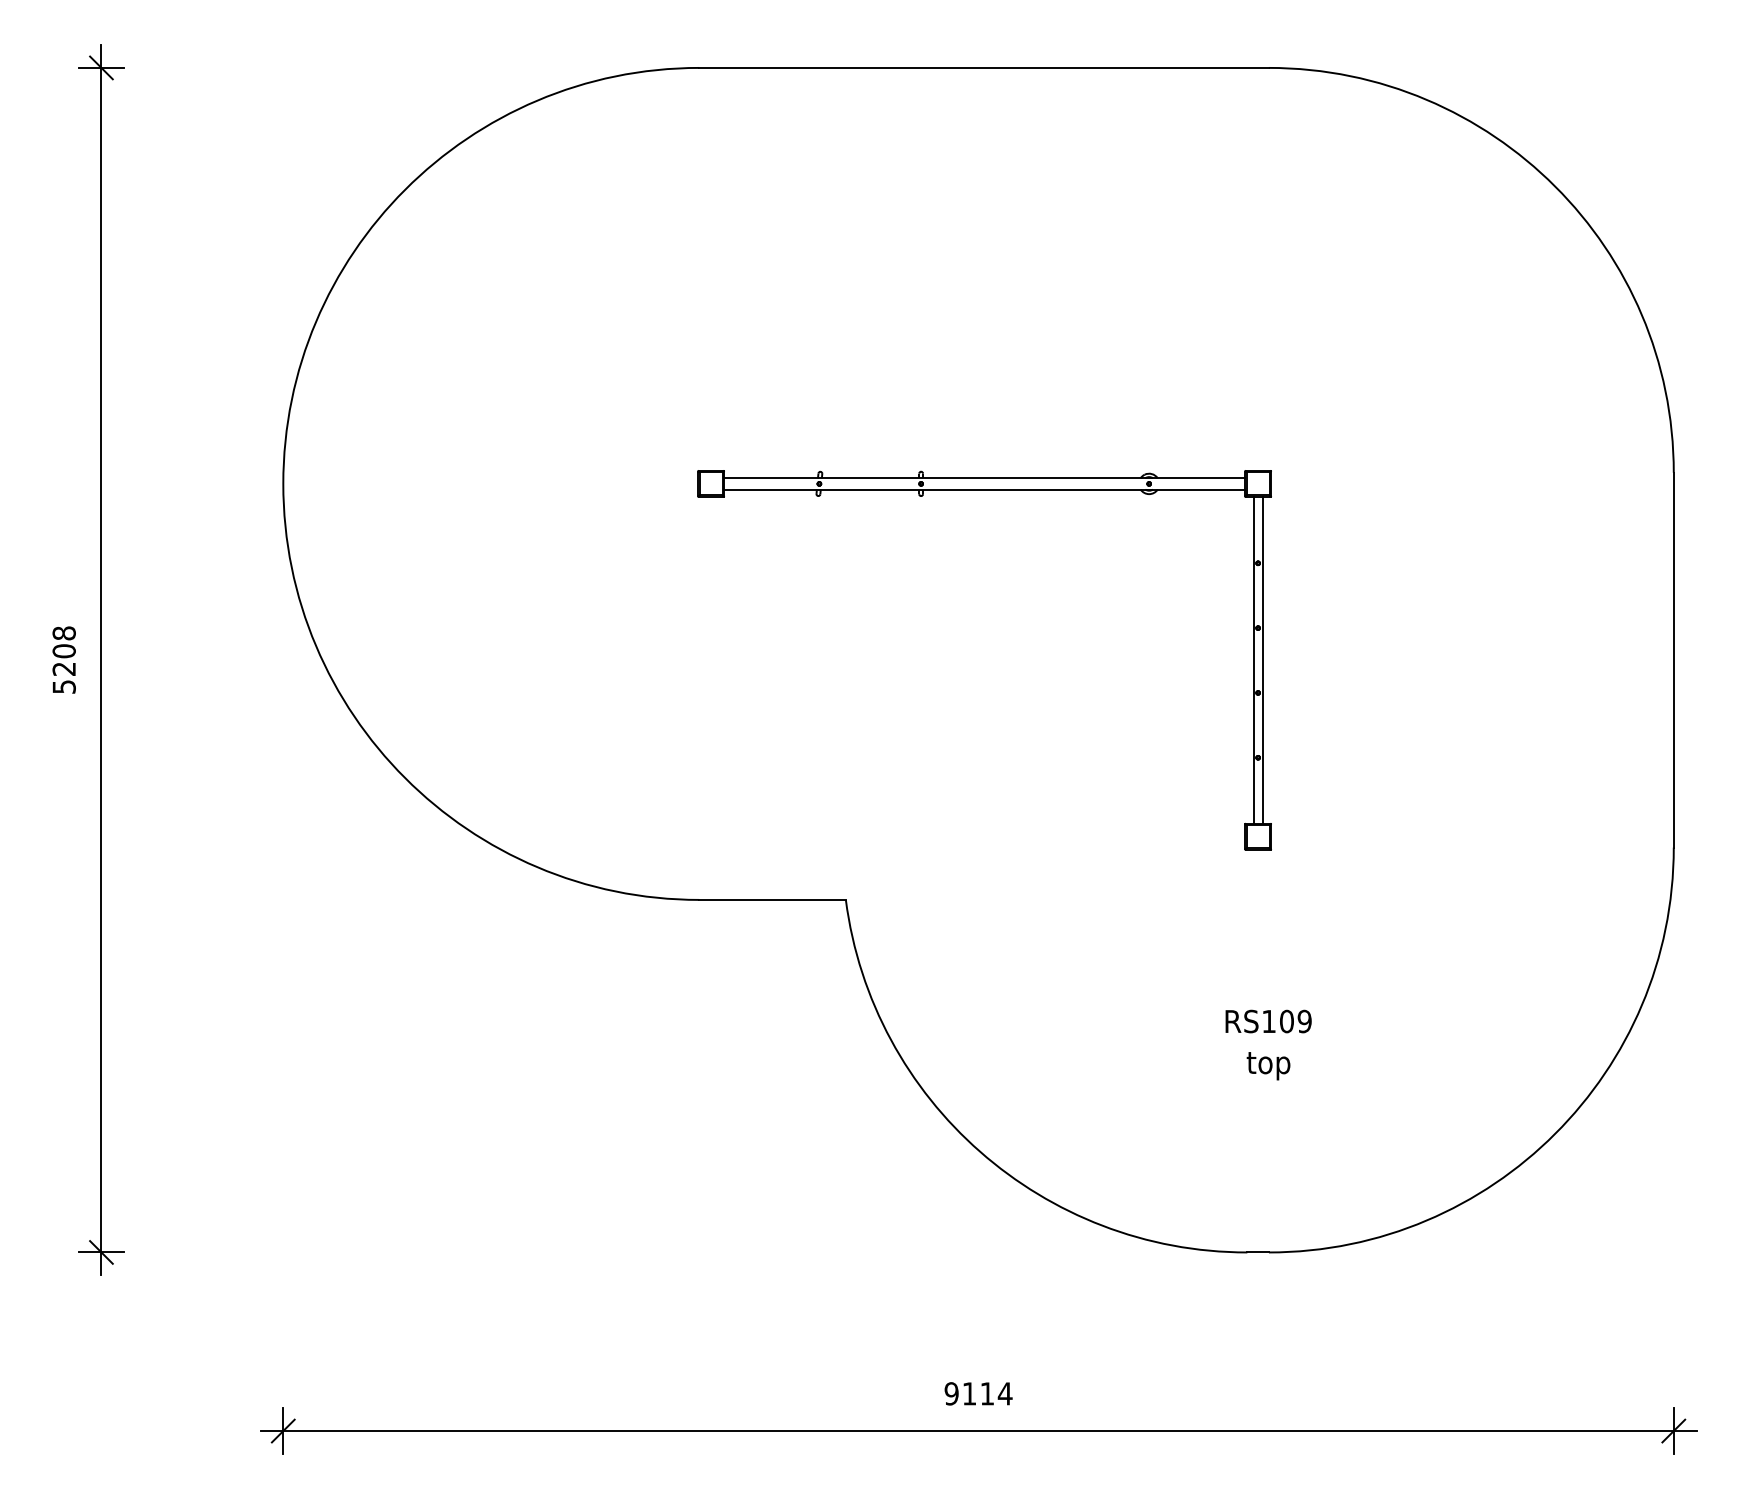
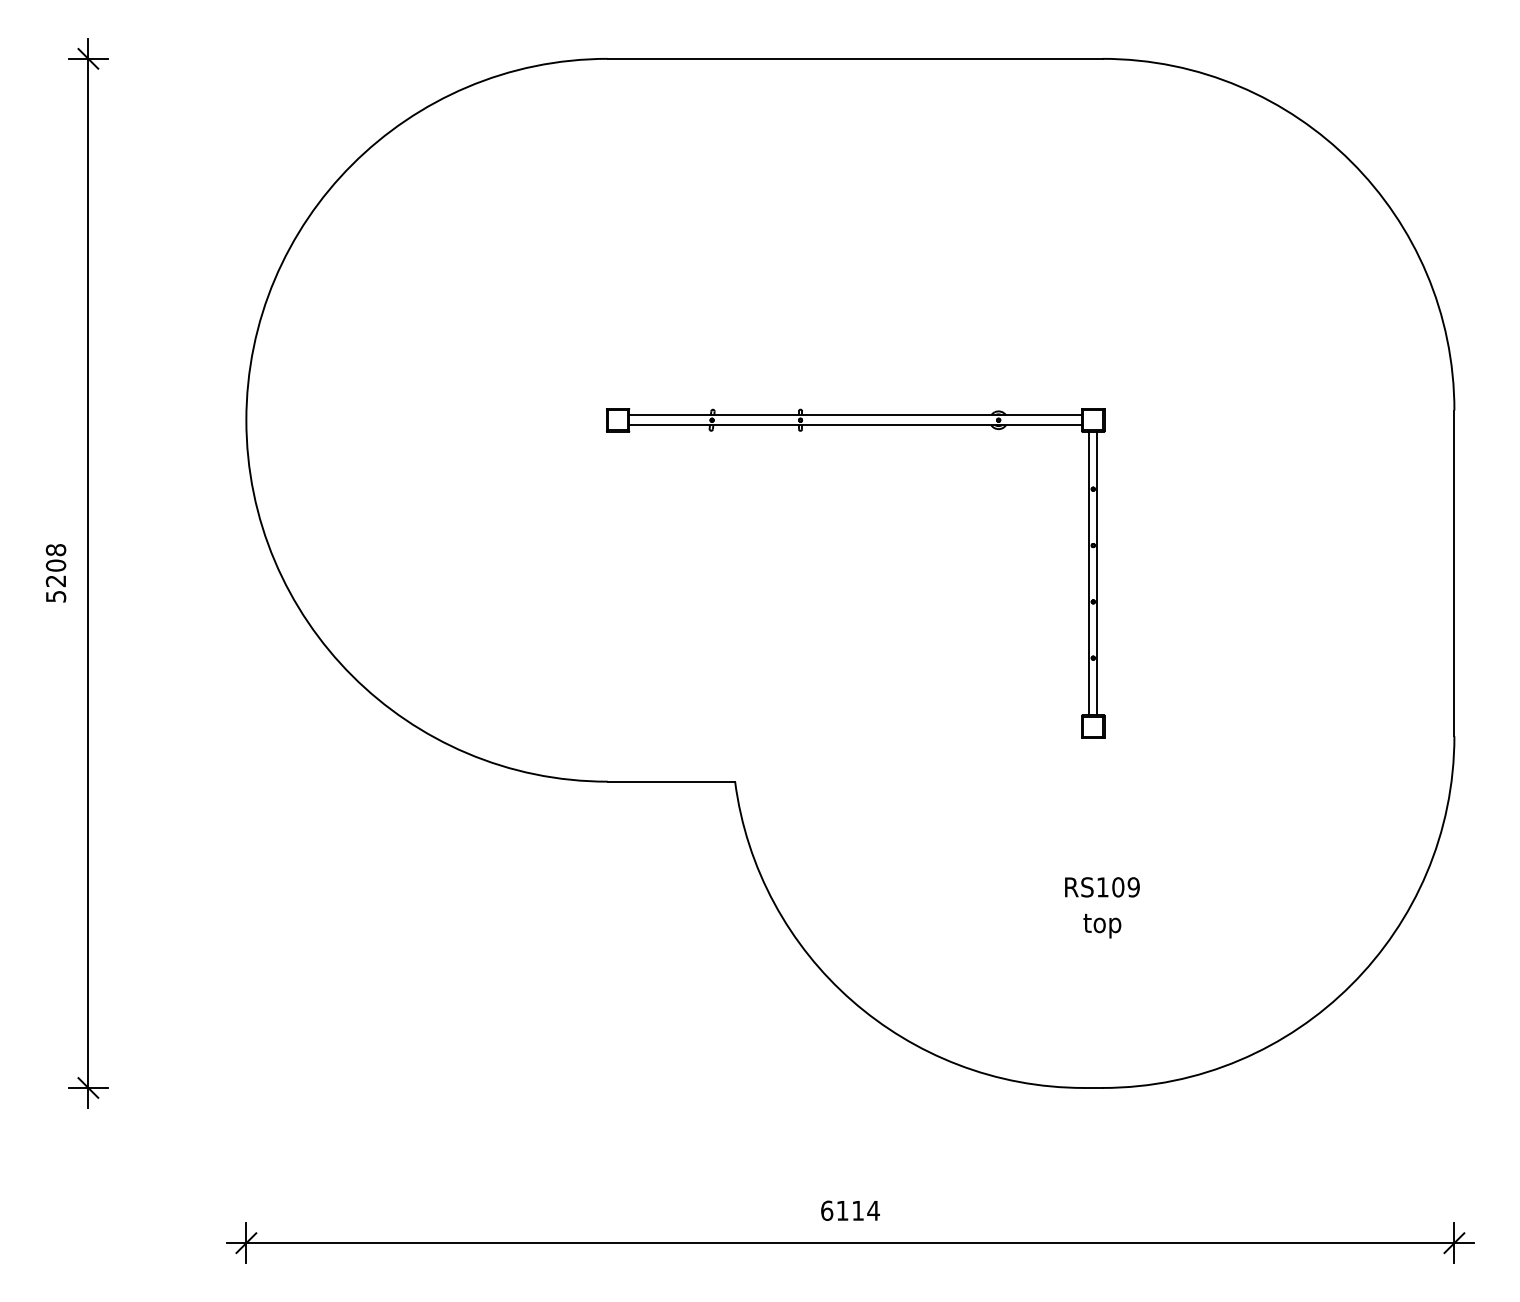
text: (951, 1393) -> (826, 1210), 9114 -> 6114

